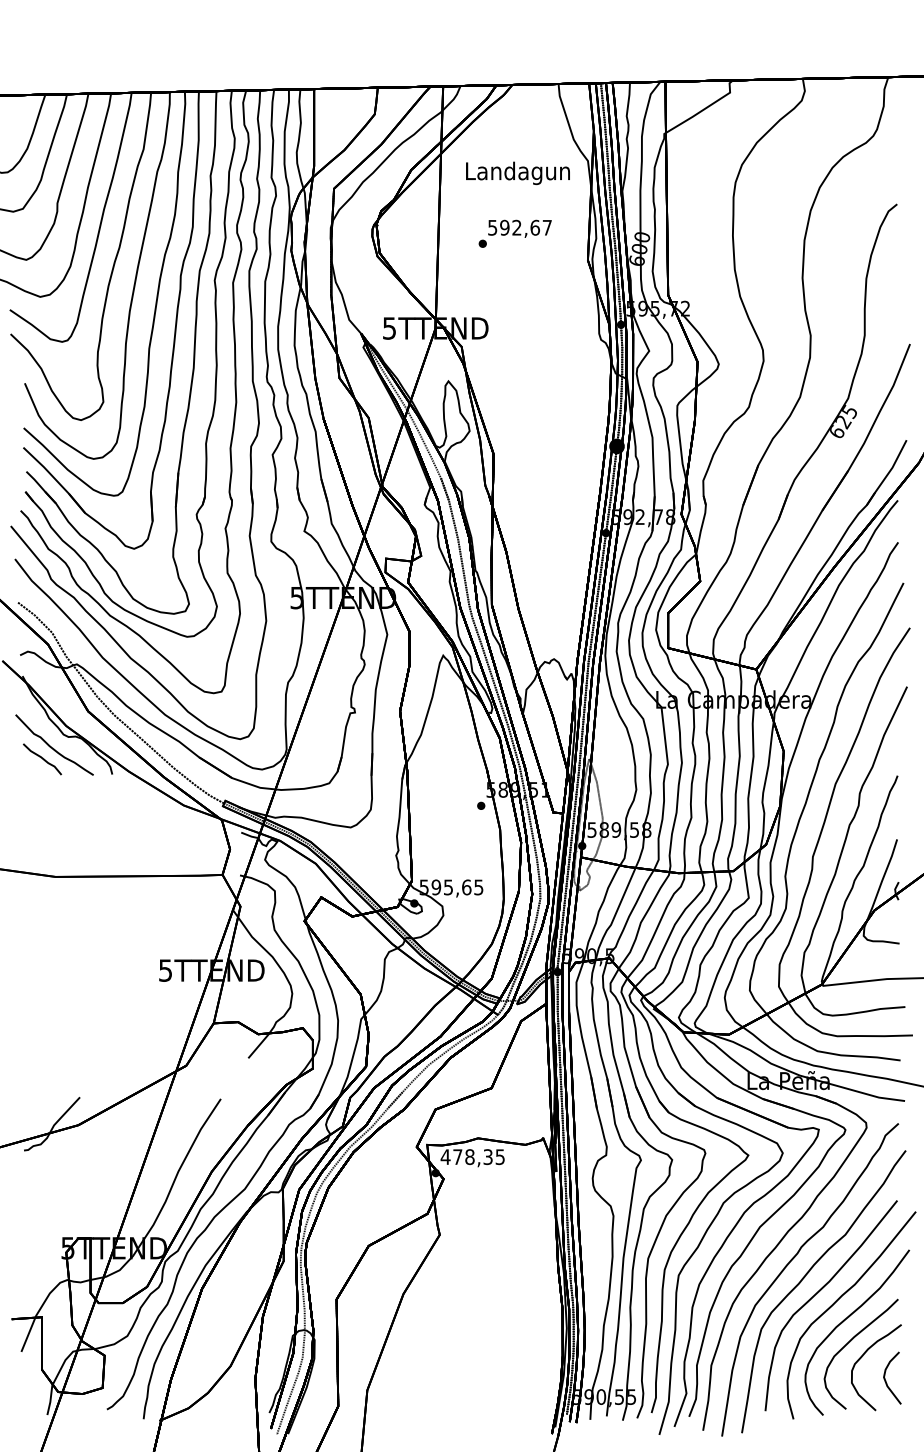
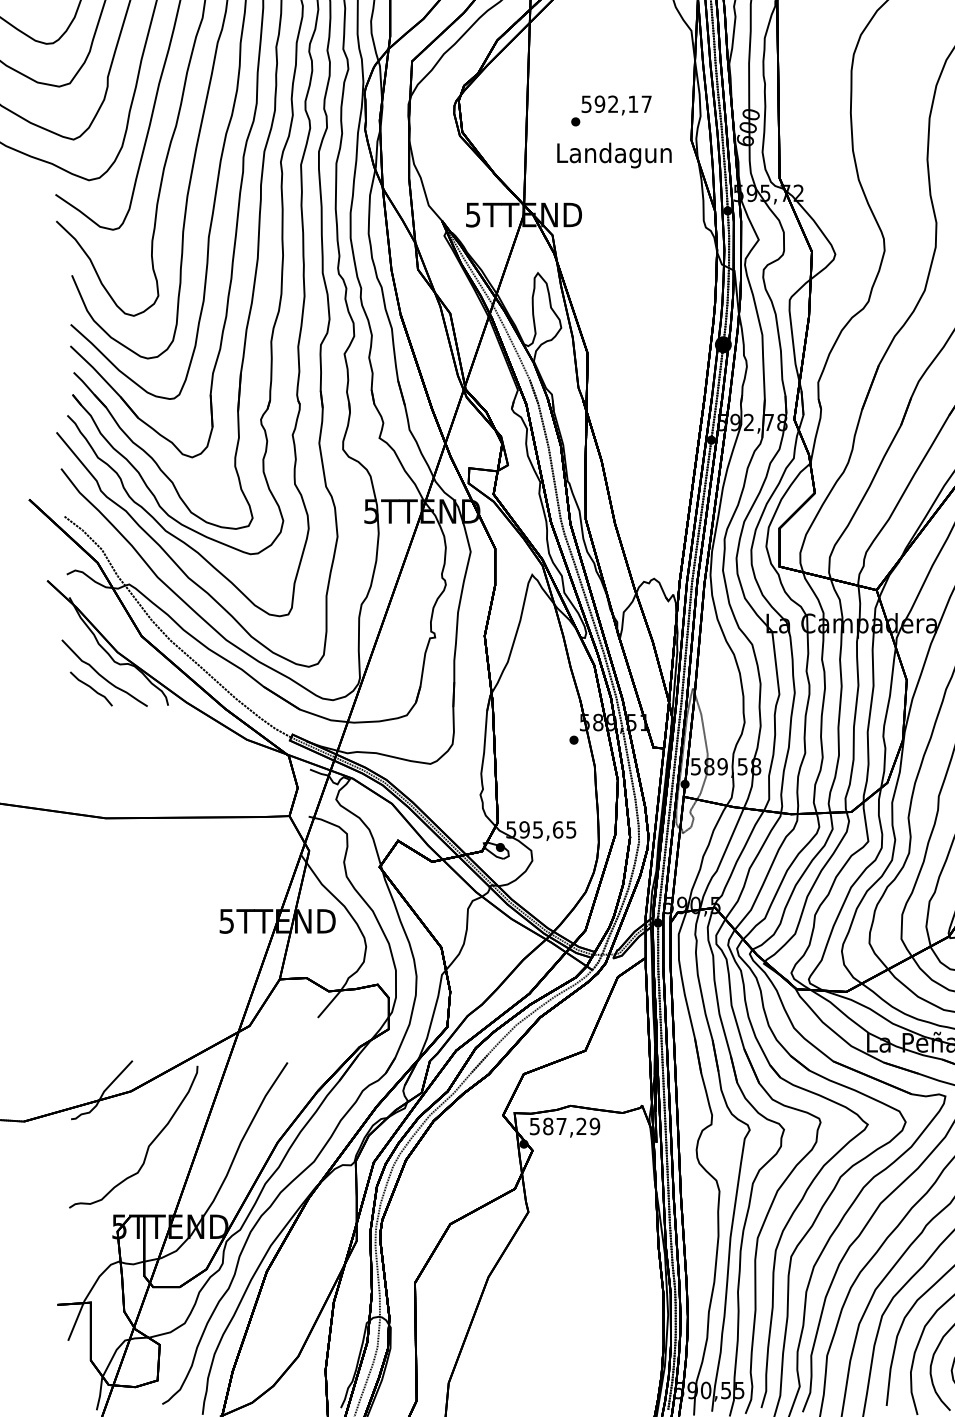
text: (517, 173) -> (613, 155), moved
text: (535, 227) -> (633, 103), 592,67 -> 592,17
text: (472, 1157) -> (564, 1126), 478,35 -> 587,29
part: (94, 1173) -> (148, 1144), added

